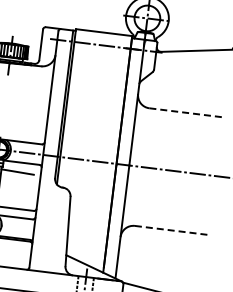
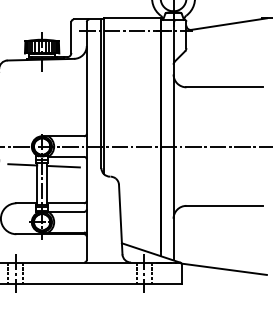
line: (188, 113) -> (225, 87), dashed -> solid
line: (173, 230) -> (225, 205), dashed -> solid

